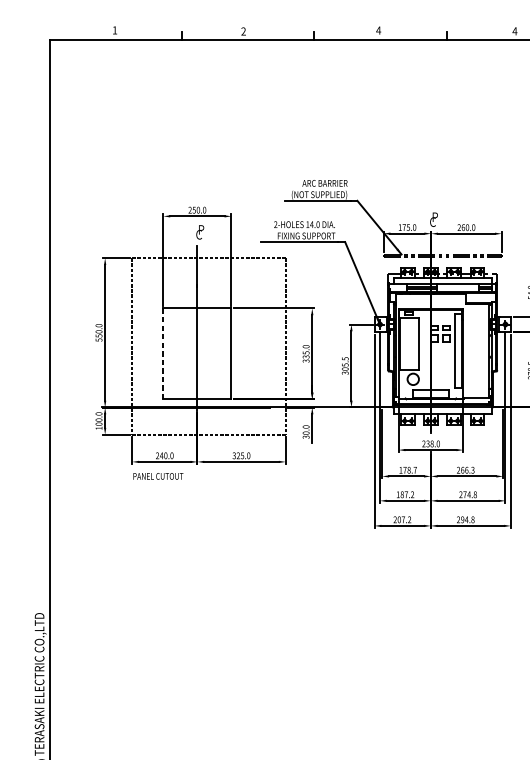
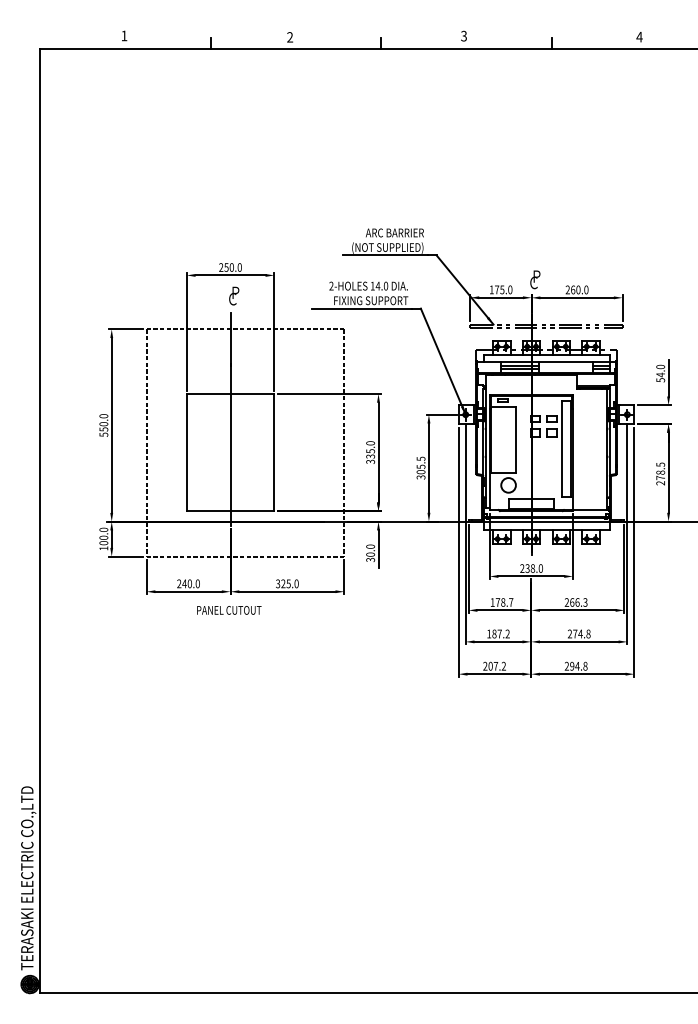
text: (378, 30) -> (463, 35), 4 -> 3
line: (163, 353) -> (186, 452), dashed -> solid
text: (158, 476) -> (229, 610), moved

